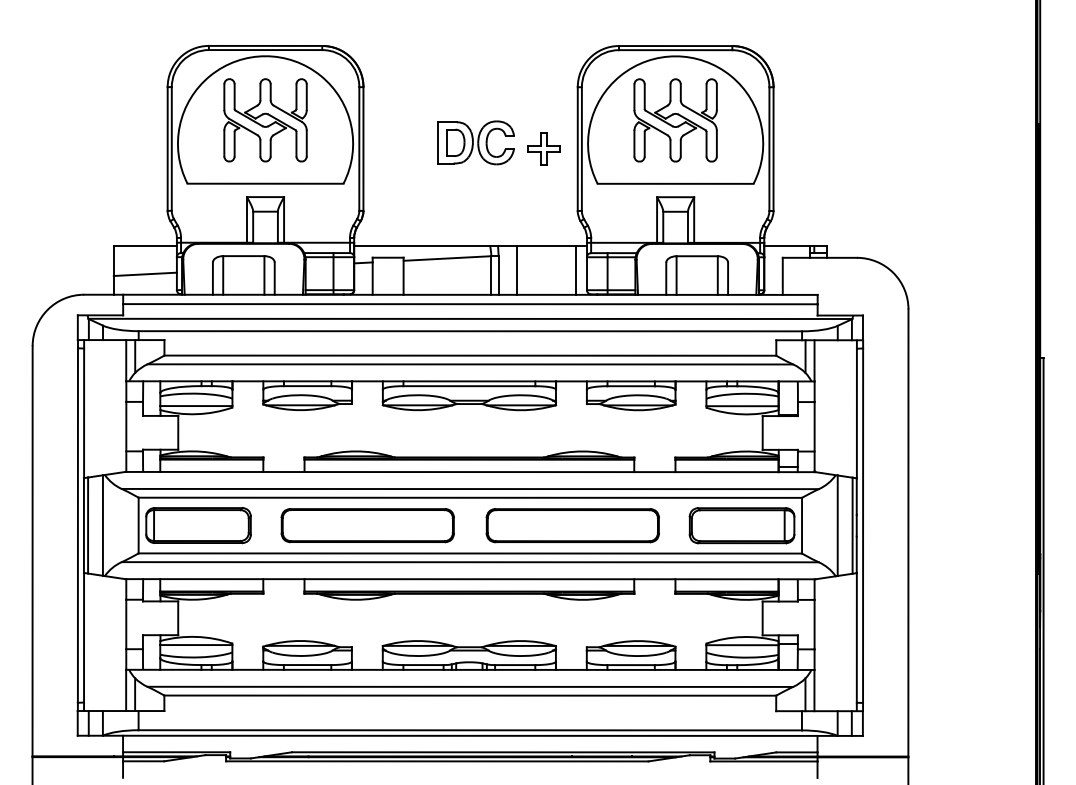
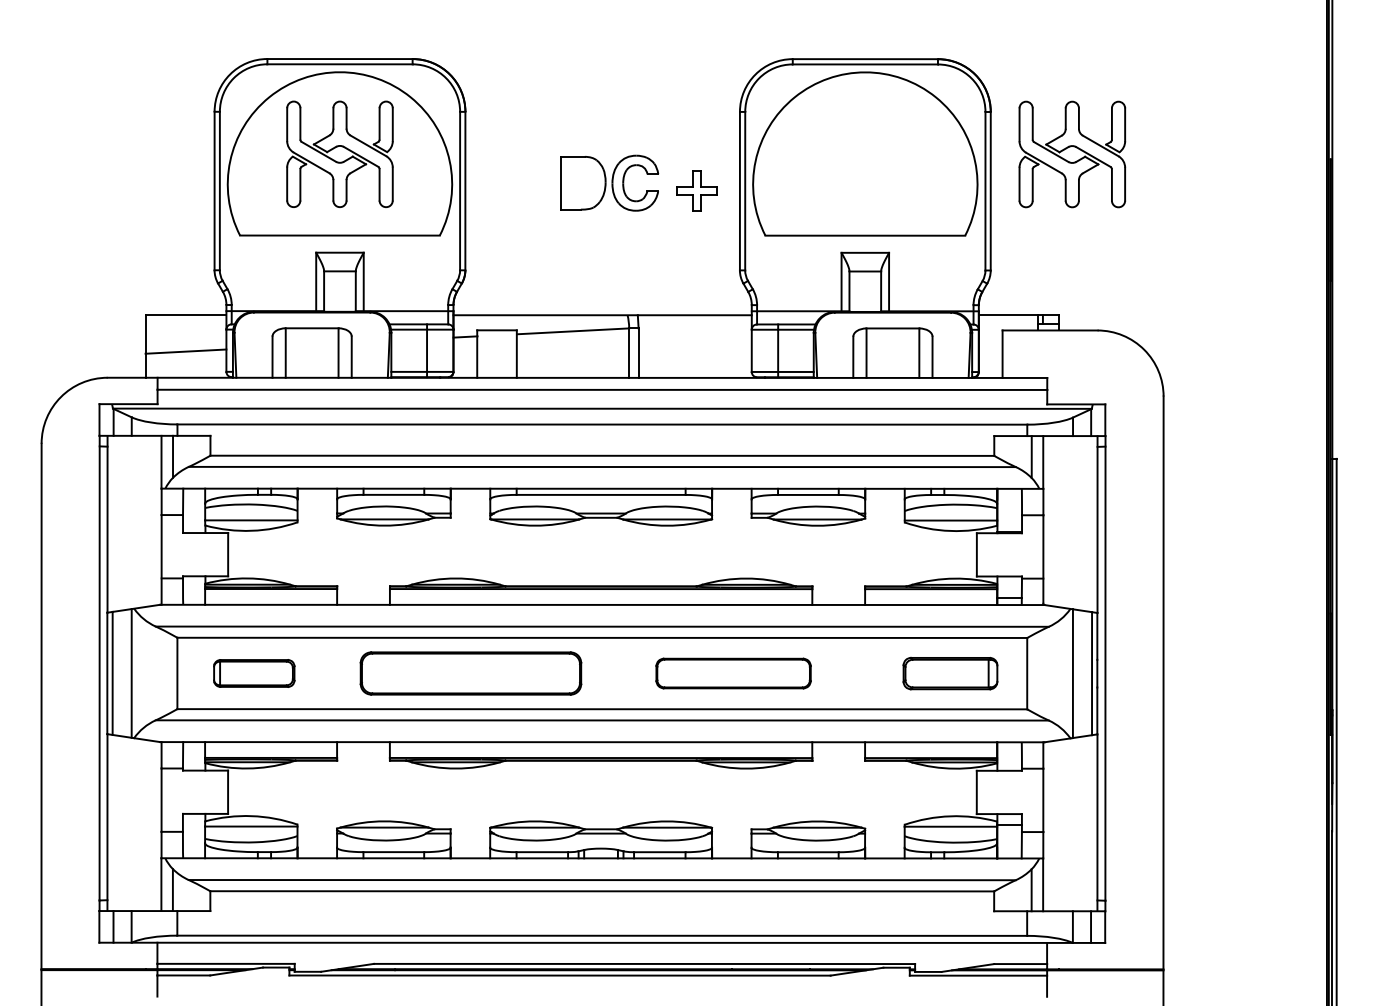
part: (675, 120) -> (1072, 154), moved
part: (455, 142) -> (583, 182), removed
line: (517, 270) -> (662, 346), removed
line: (575, 270) -> (737, 346), removed
part: (198, 525) -> (254, 673), size x0.6
part: (572, 525) -> (733, 673), size x0.7
part: (742, 525) -> (950, 673), size x0.7

